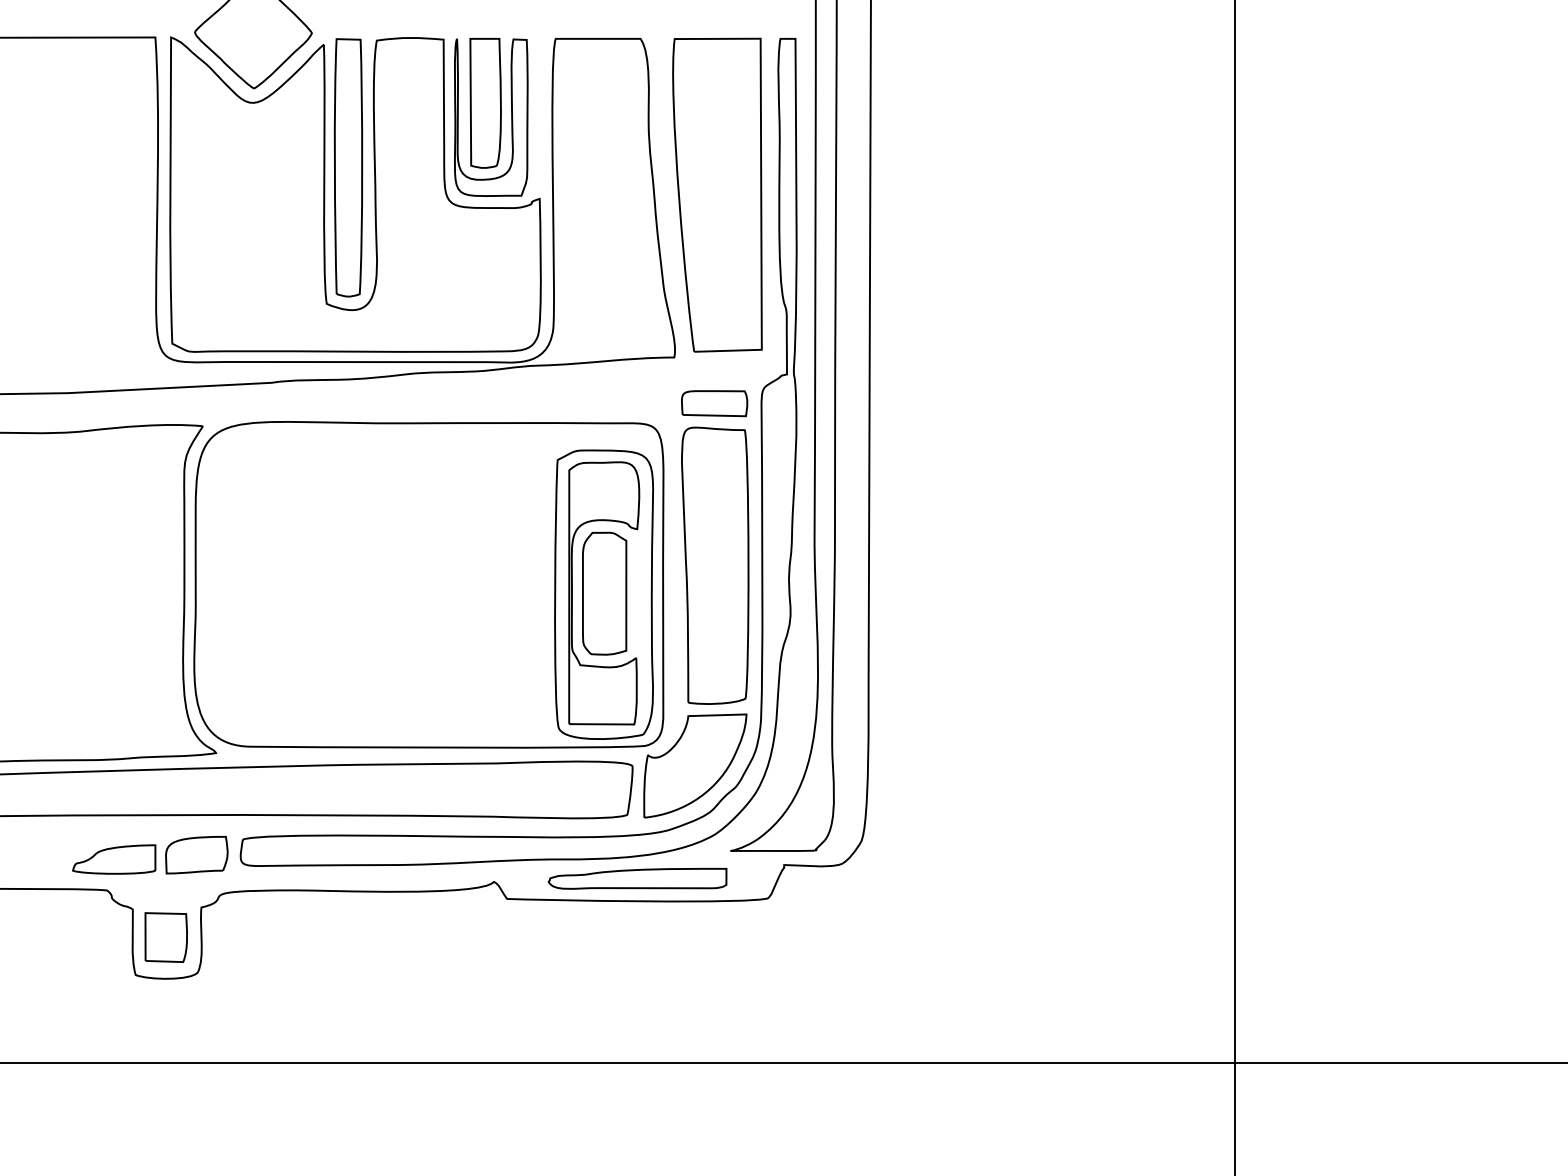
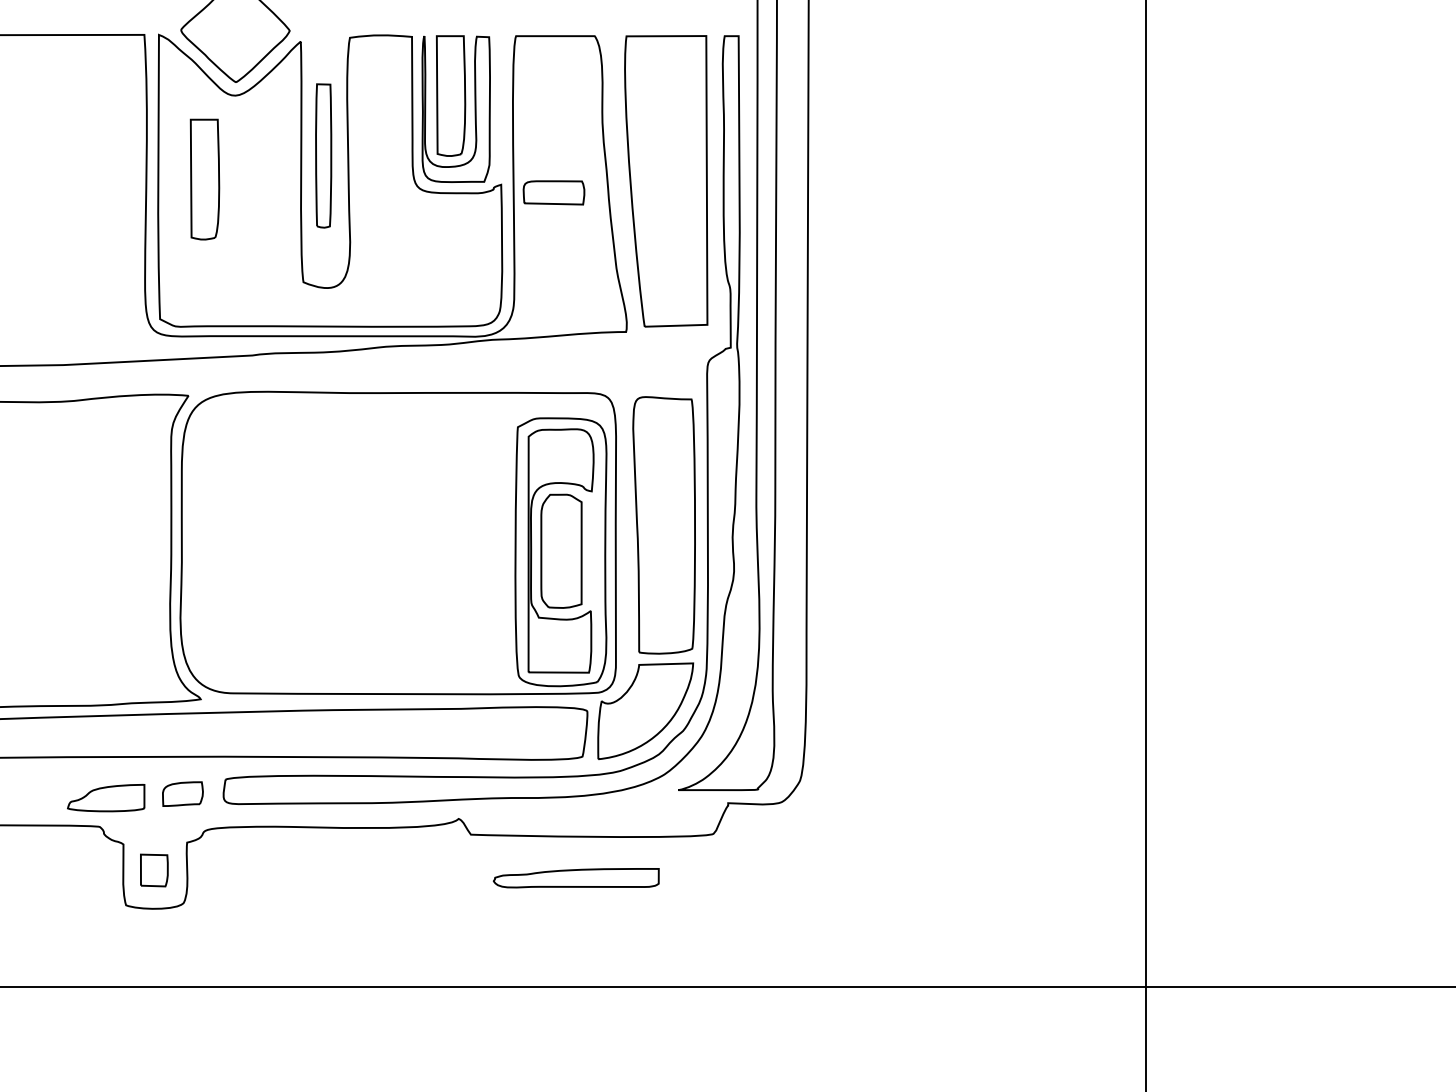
part: (348, 167) -> (323, 155), size x0.6
part: (220, 193) -> (204, 179), added
part: (714, 403) -> (553, 192), moved
part: (196, 855) -> (182, 794), size x0.7
part: (637, 878) -> (576, 877), moved
part: (165, 937) -> (153, 870), size x0.7

